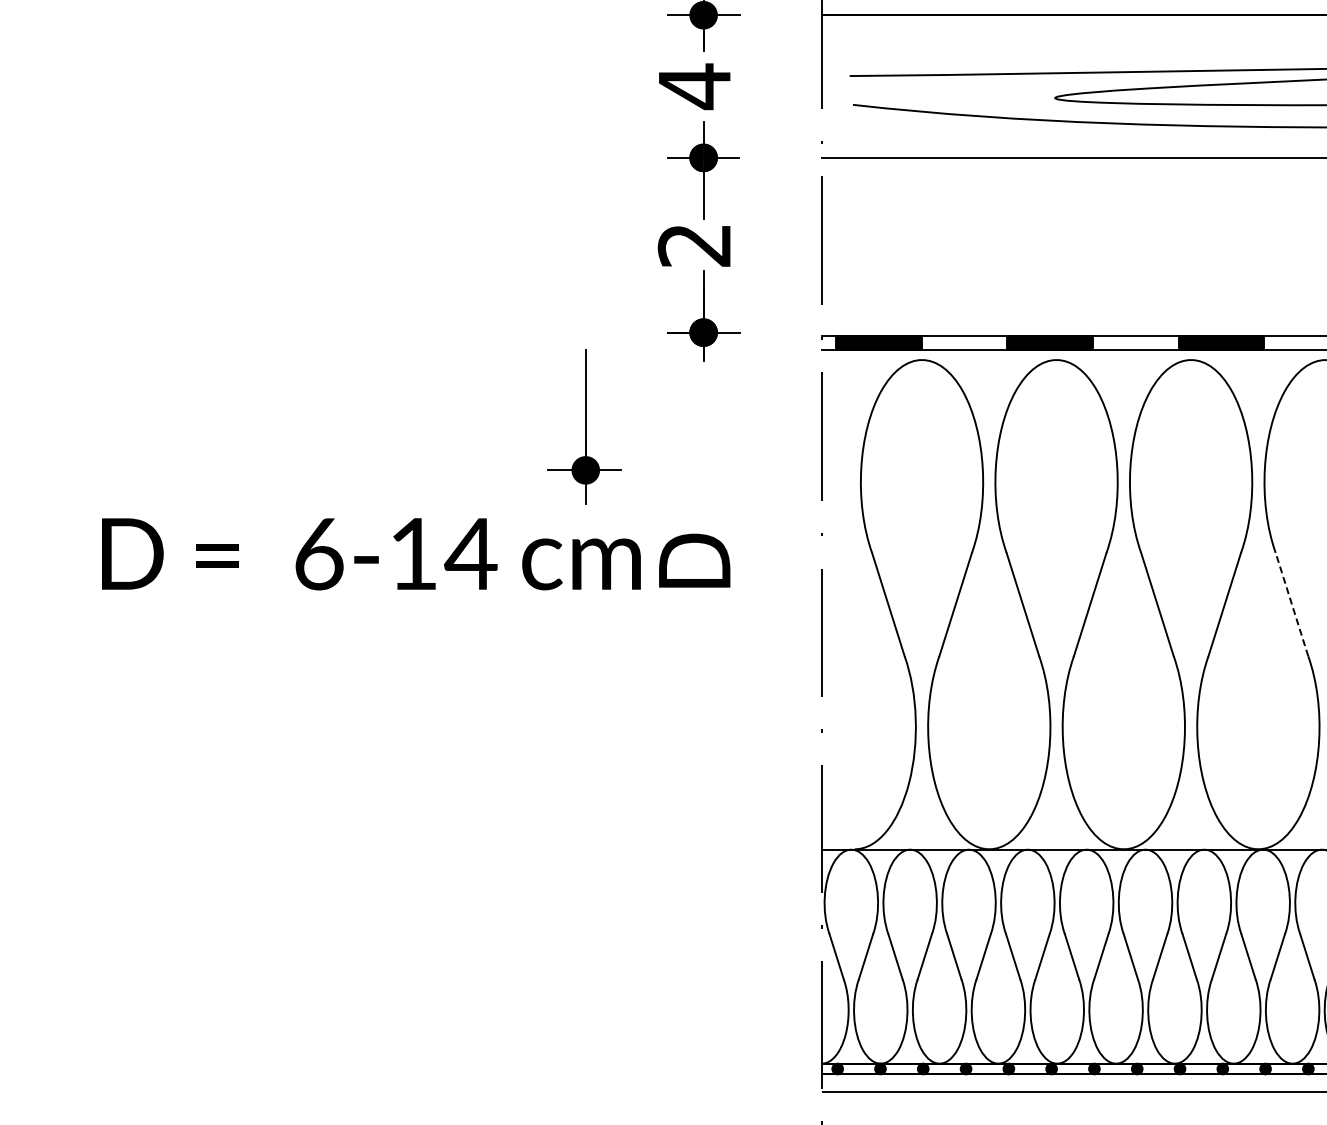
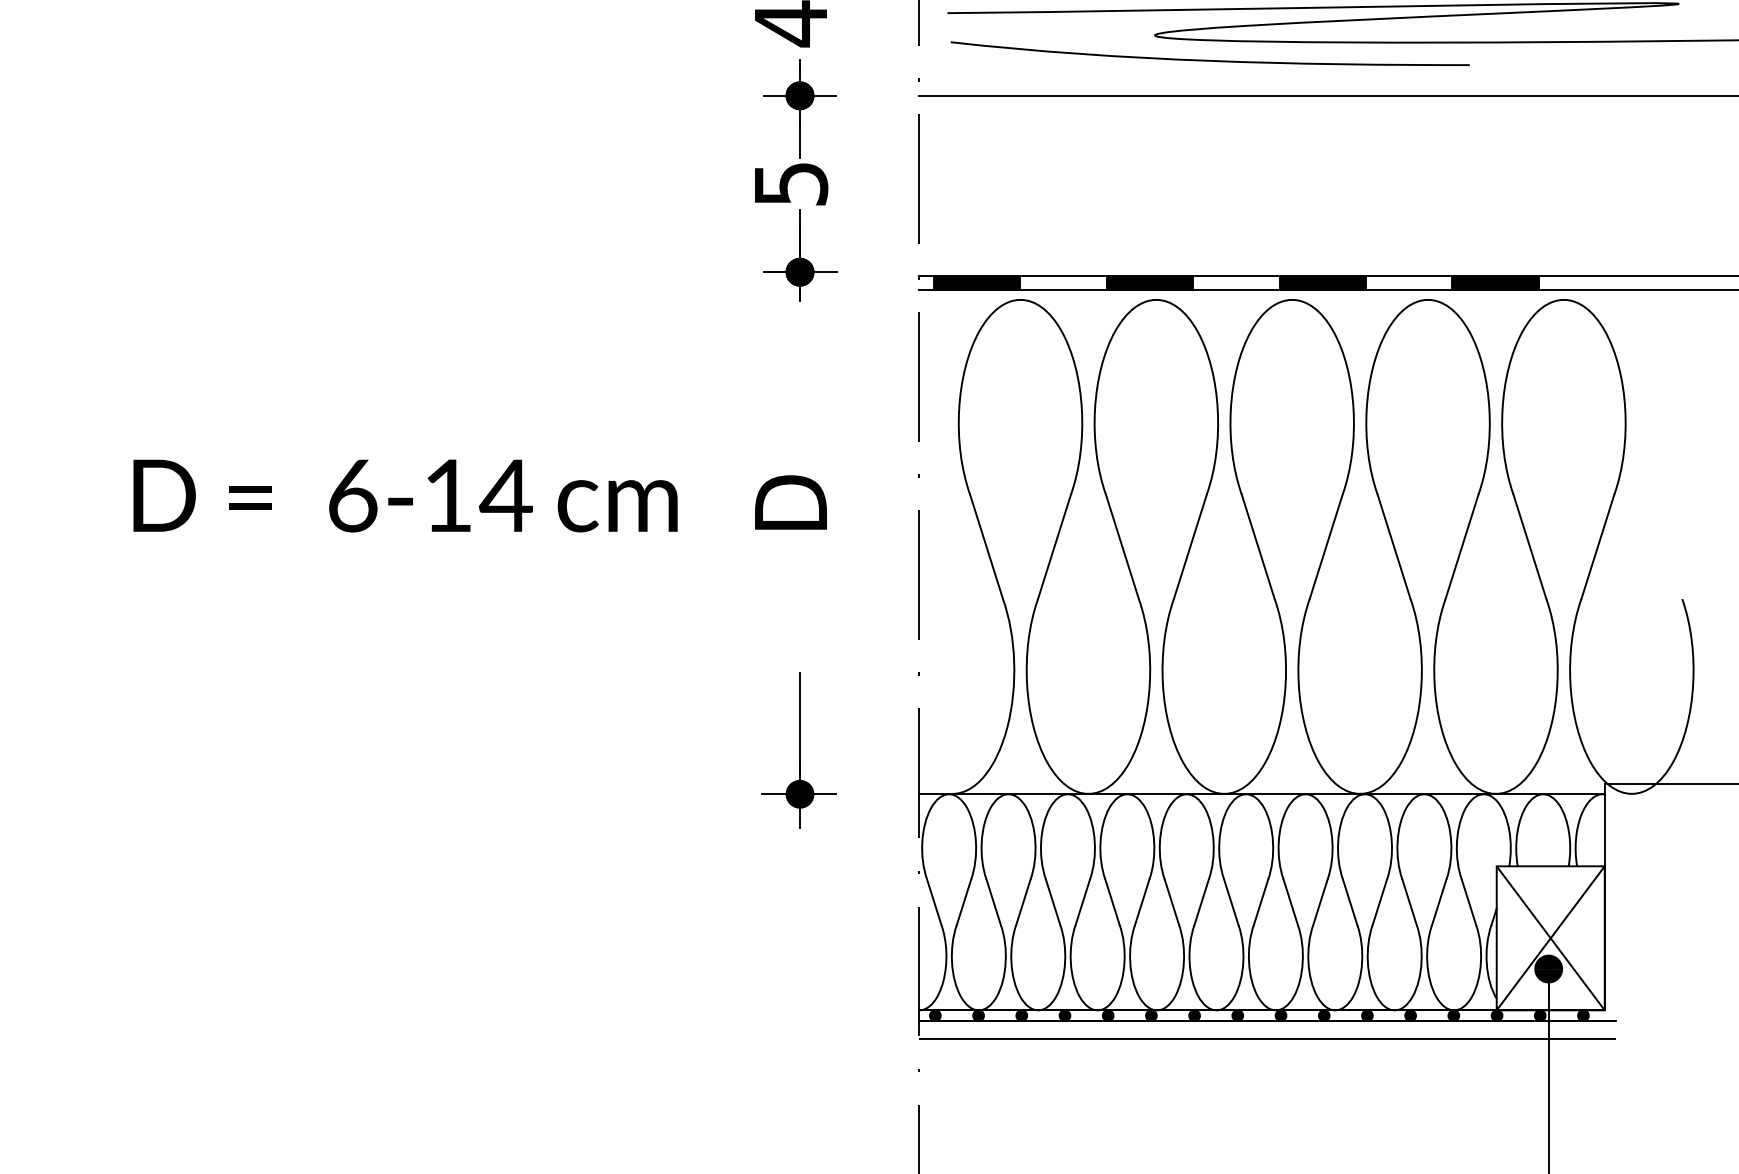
text: (694, 245) -> (790, 184), 2 -> 5
part: (584, 426) -> (798, 750), moved
text: (371, 553) -> (405, 495), moved
line: (1292, 604) -> (1394, 546), dashed -> solid

